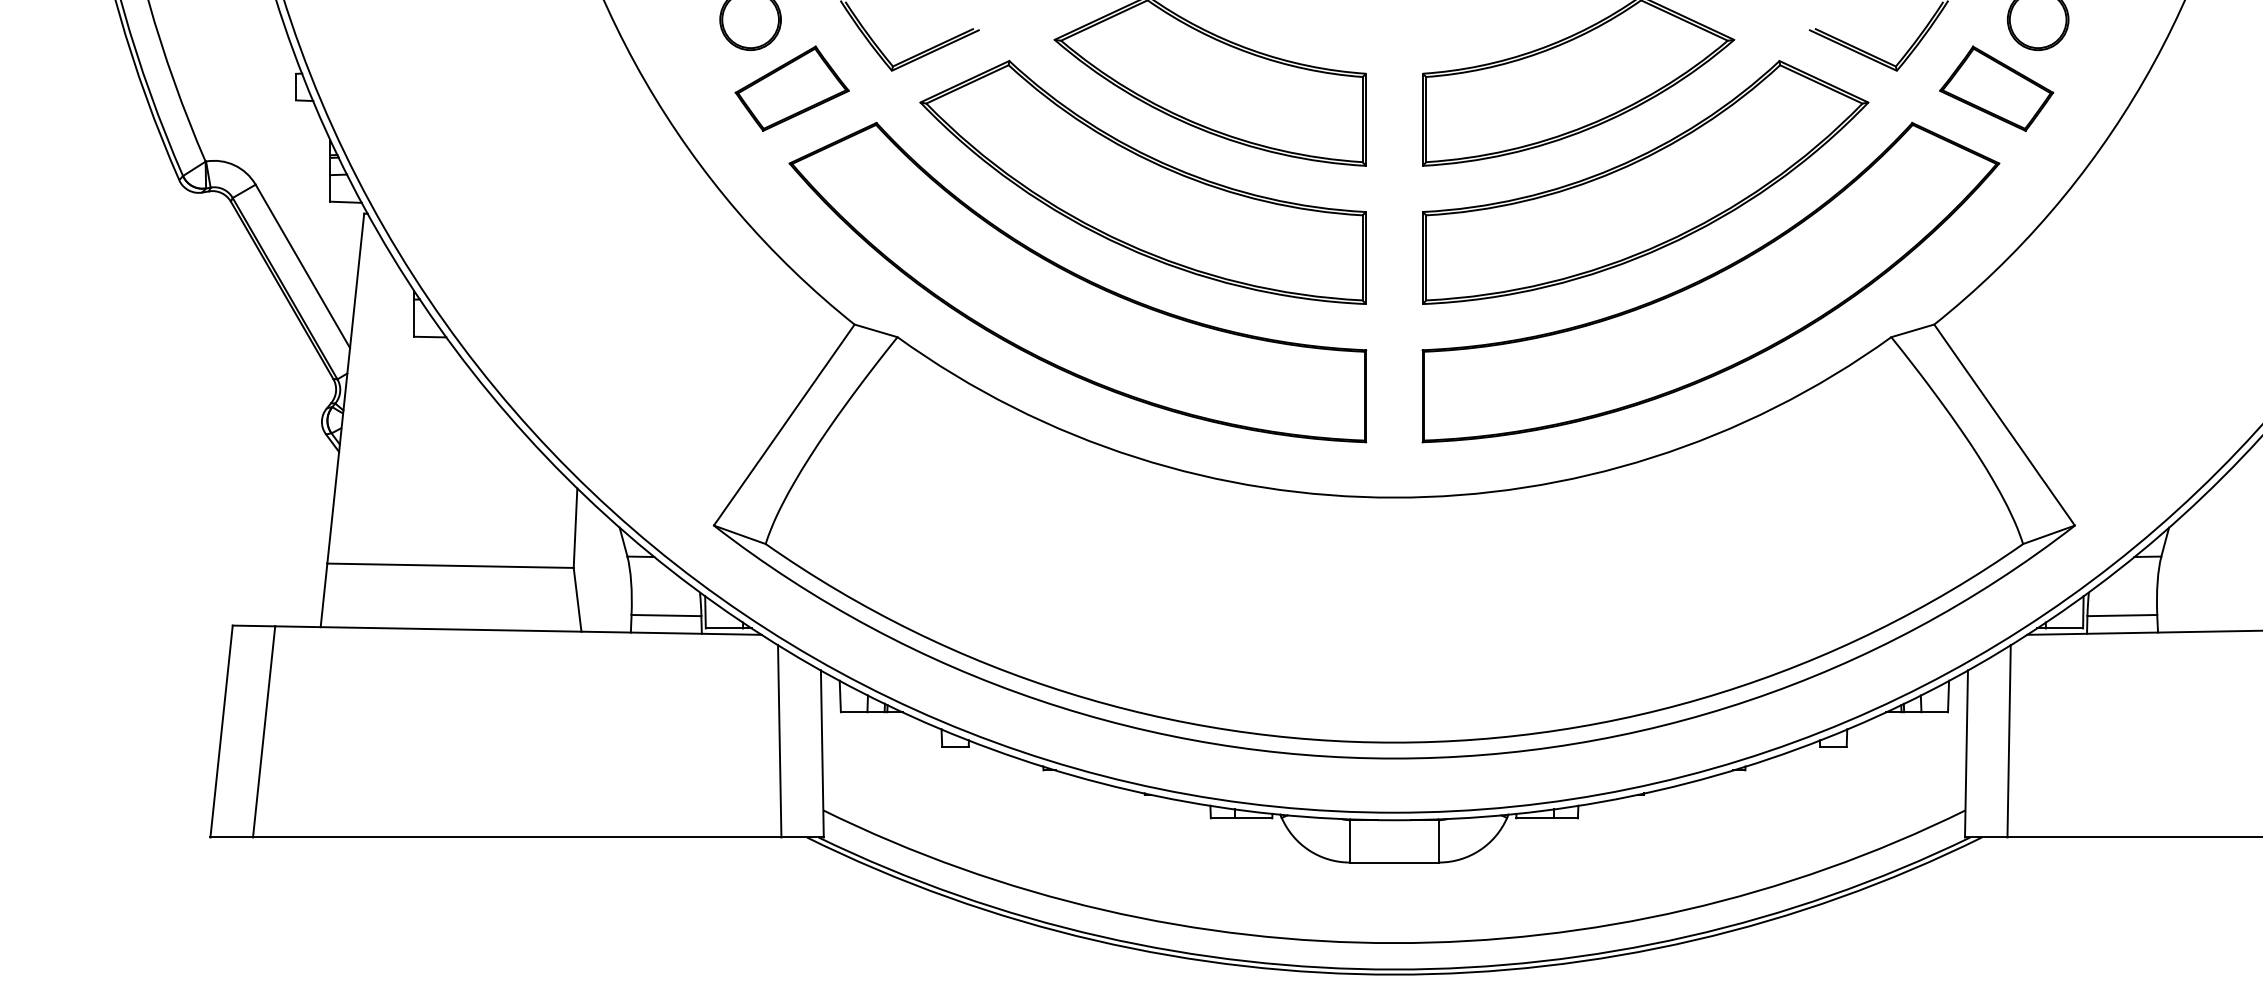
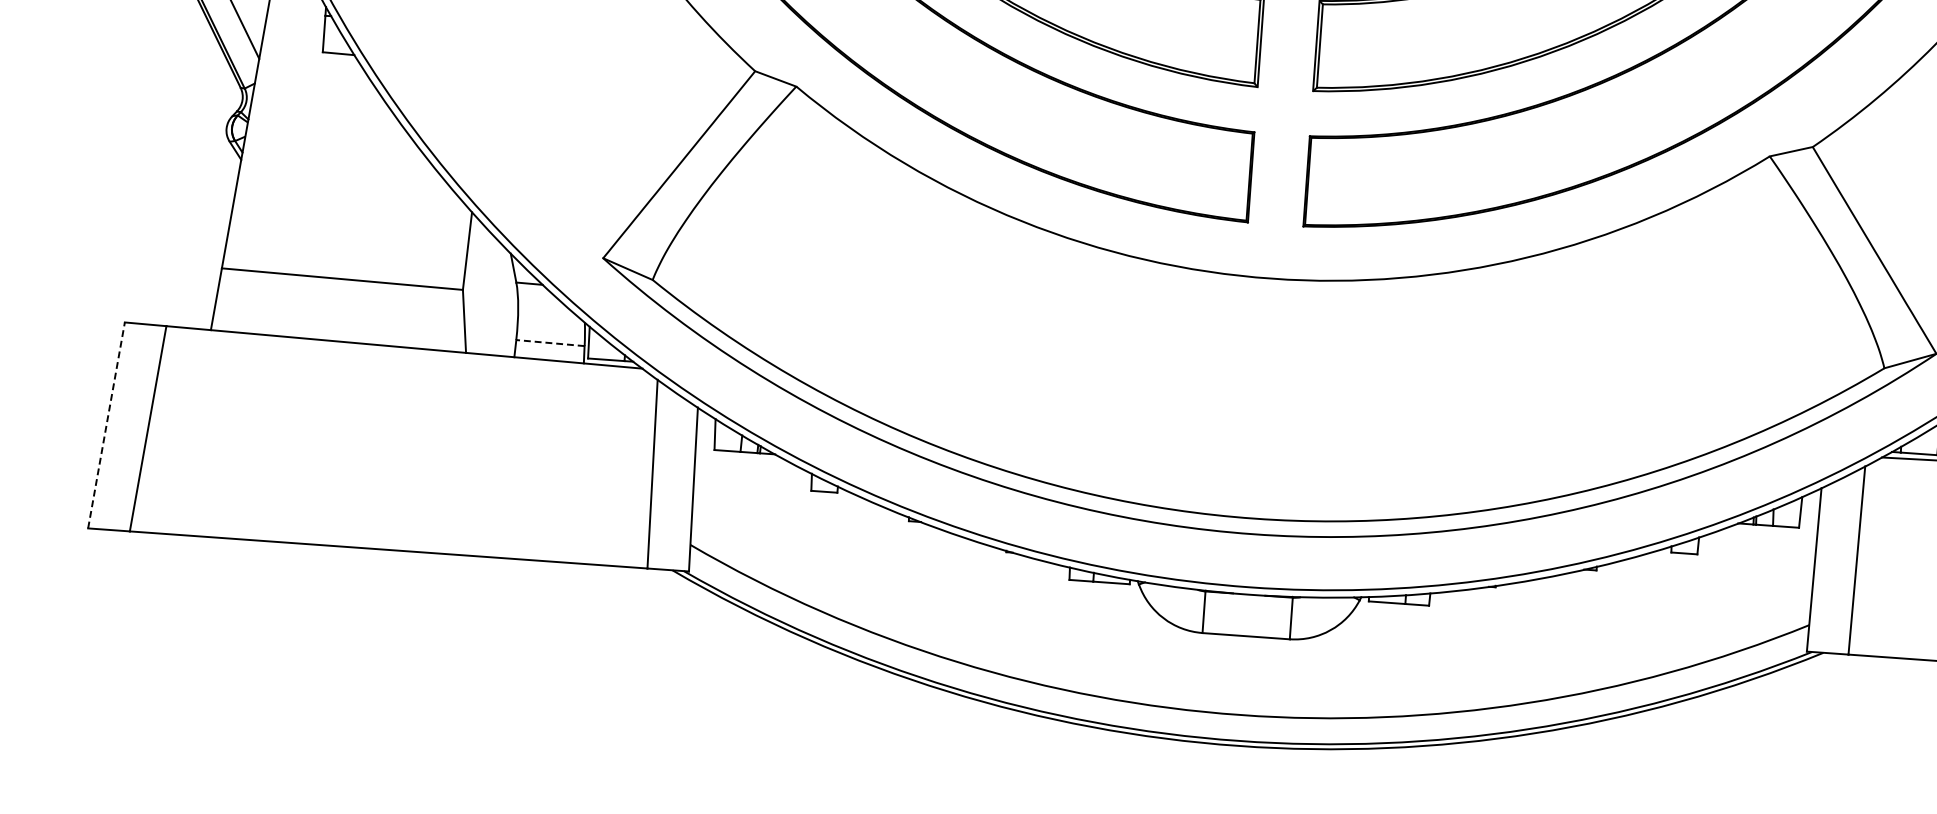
line: (666, 615) -> (550, 343), solid -> dashed
line: (221, 731) -> (106, 425), solid -> dashed

